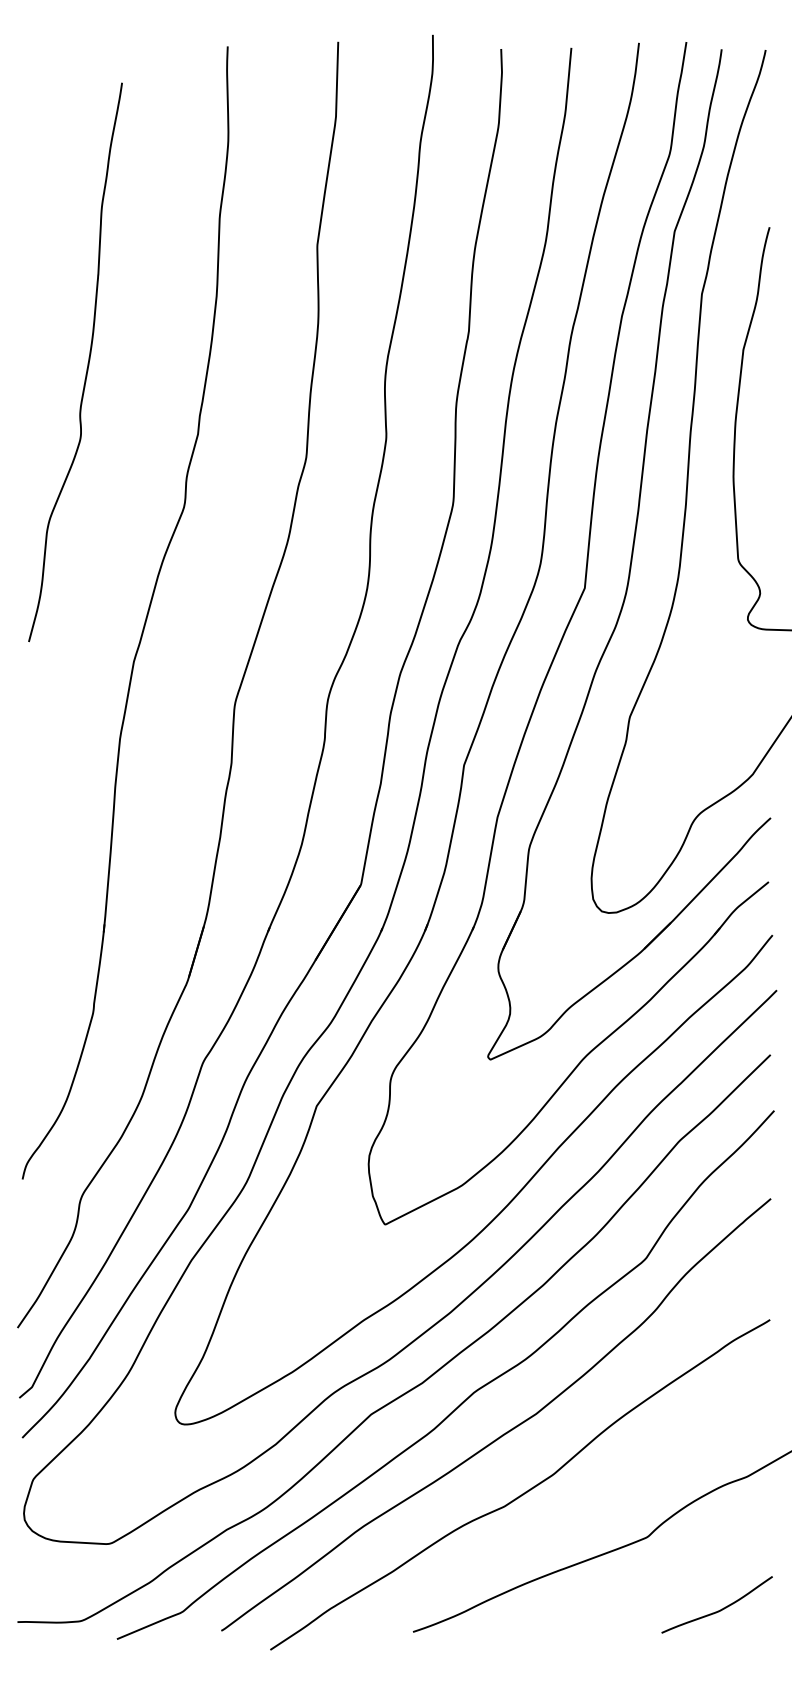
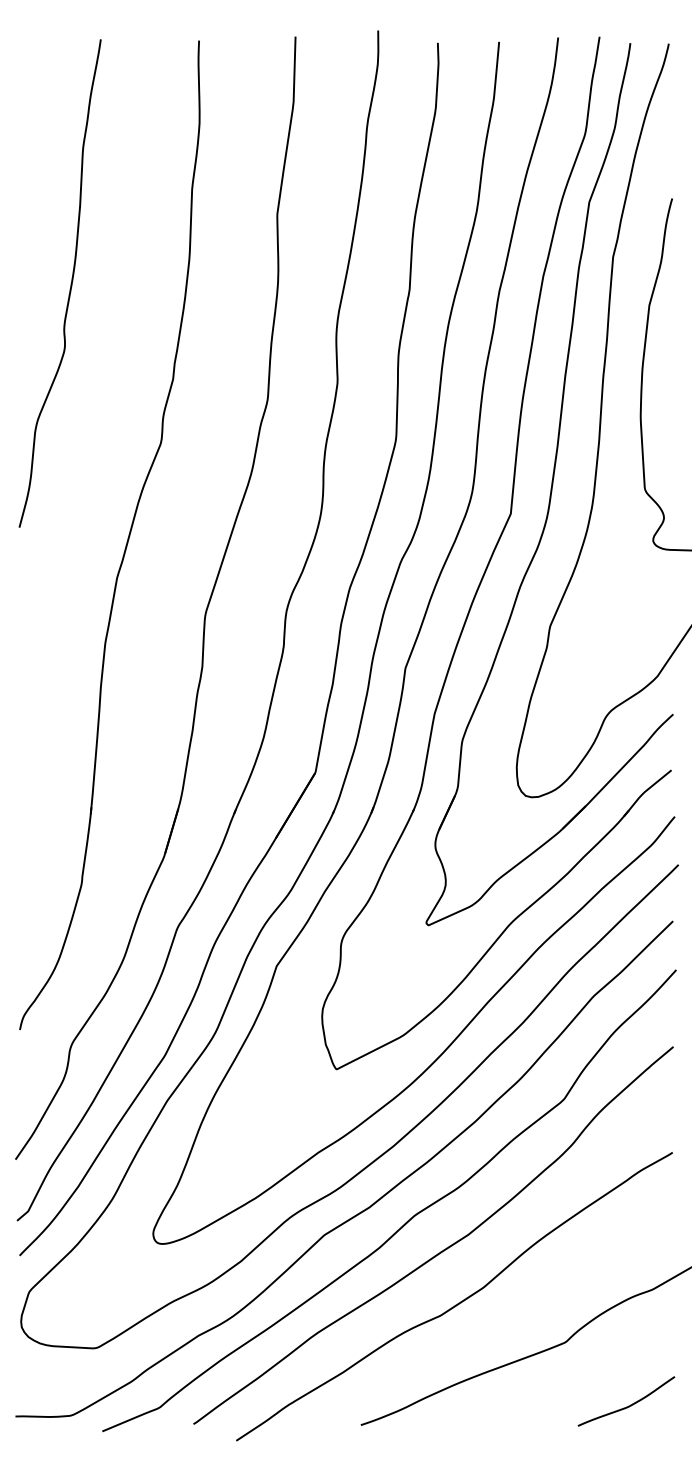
curve: (87, 362) -> (70, 283), moved

